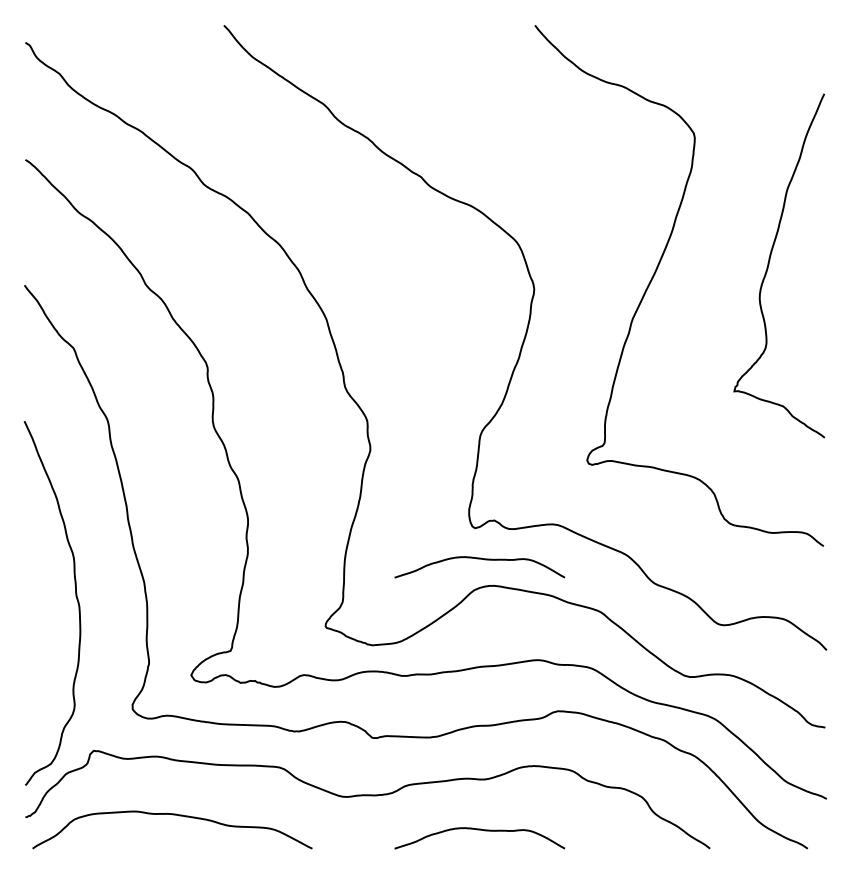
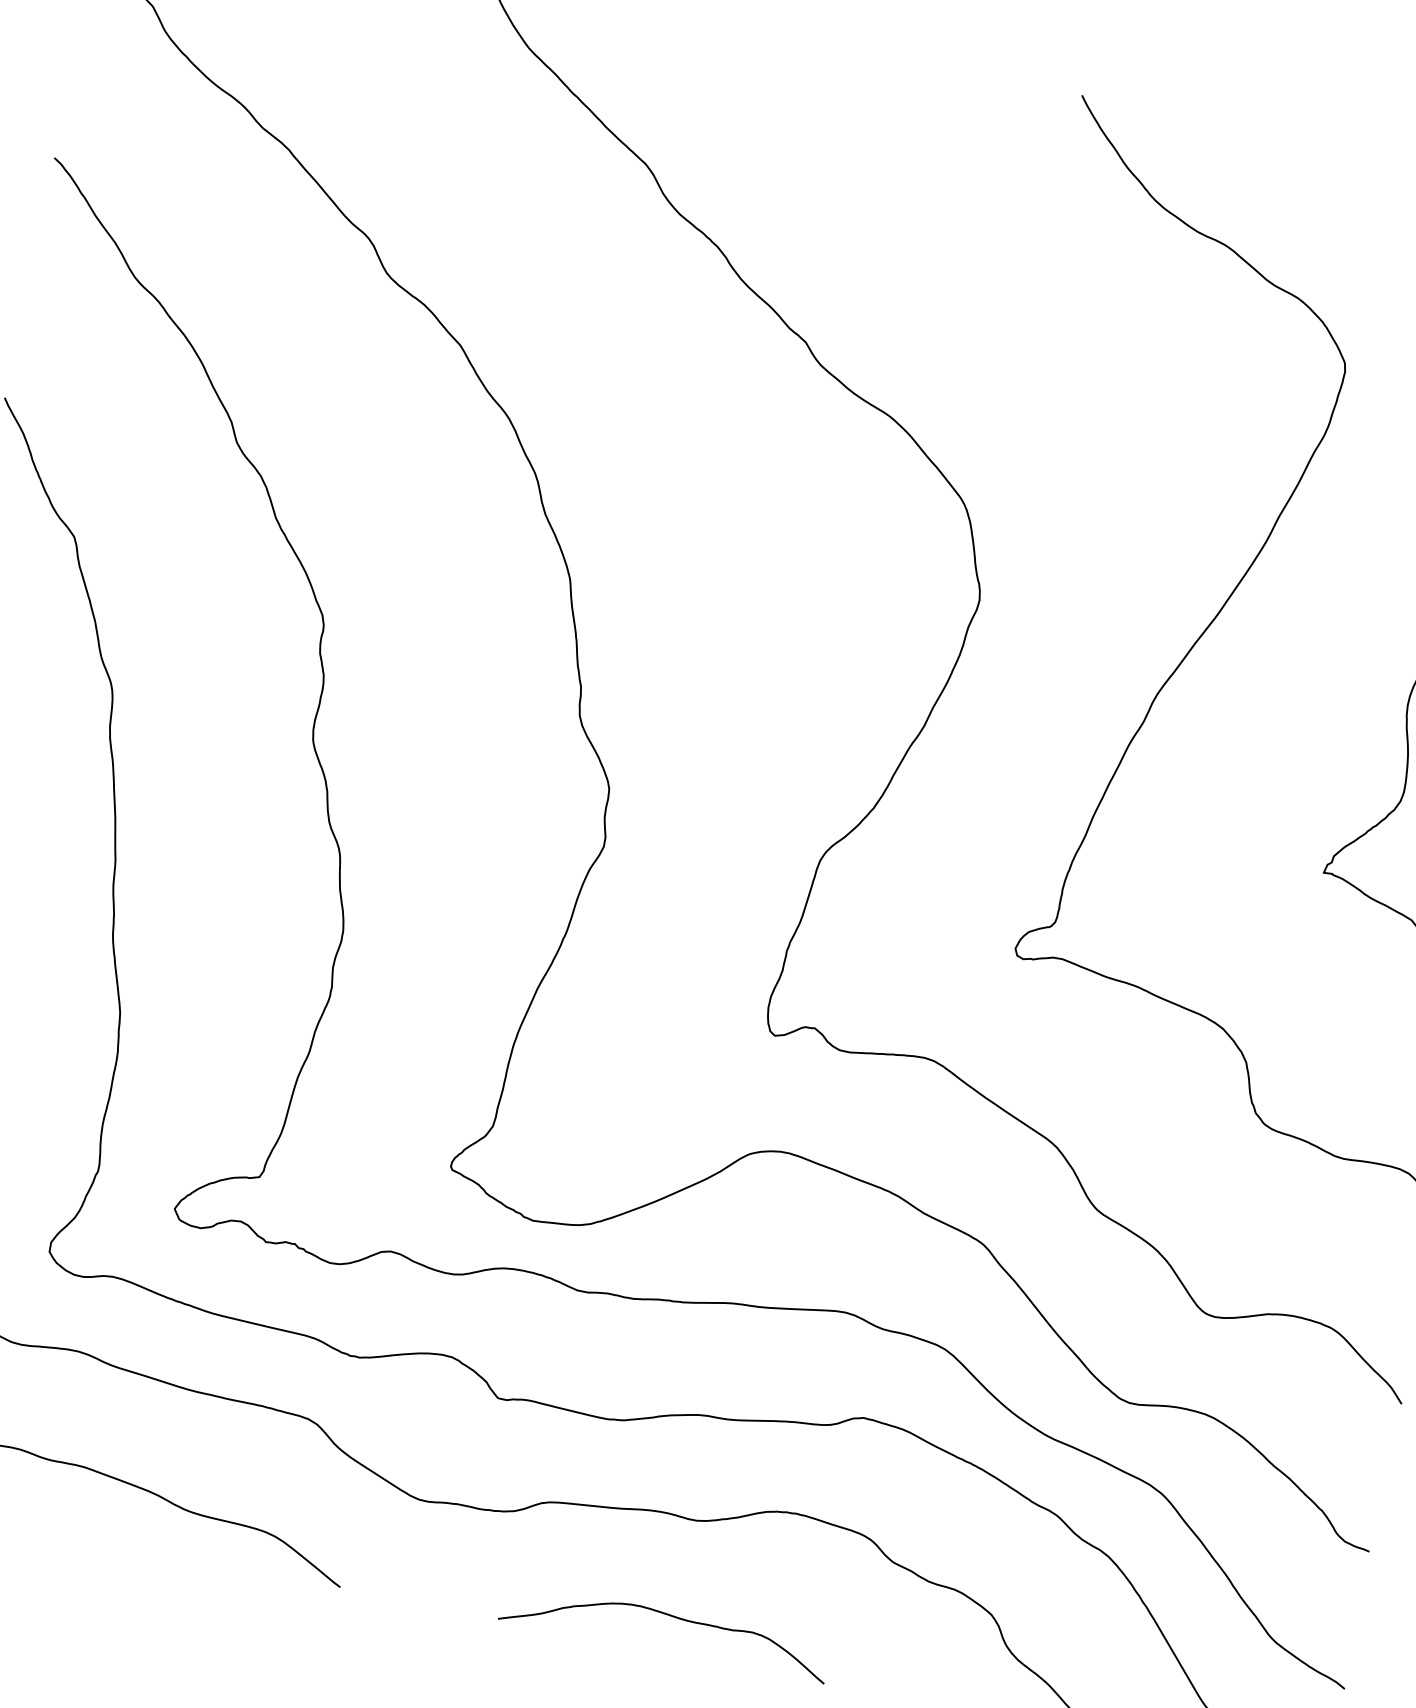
curve: (479, 559) -> (771, 1097), removed

